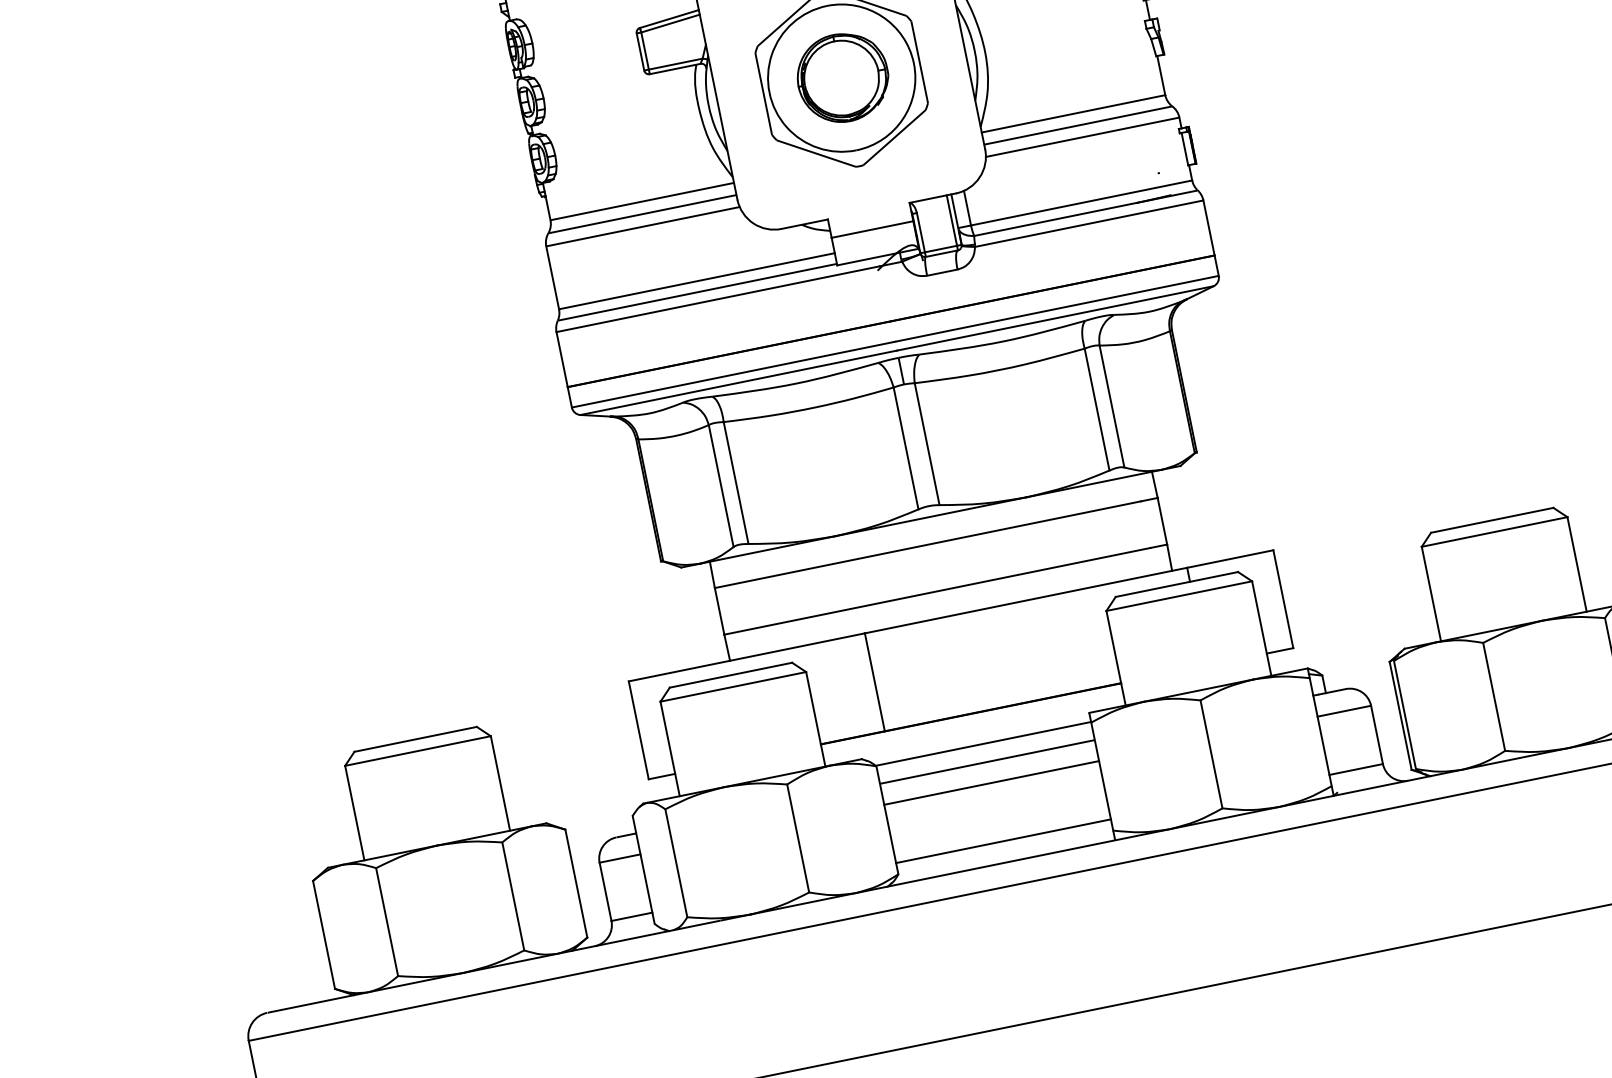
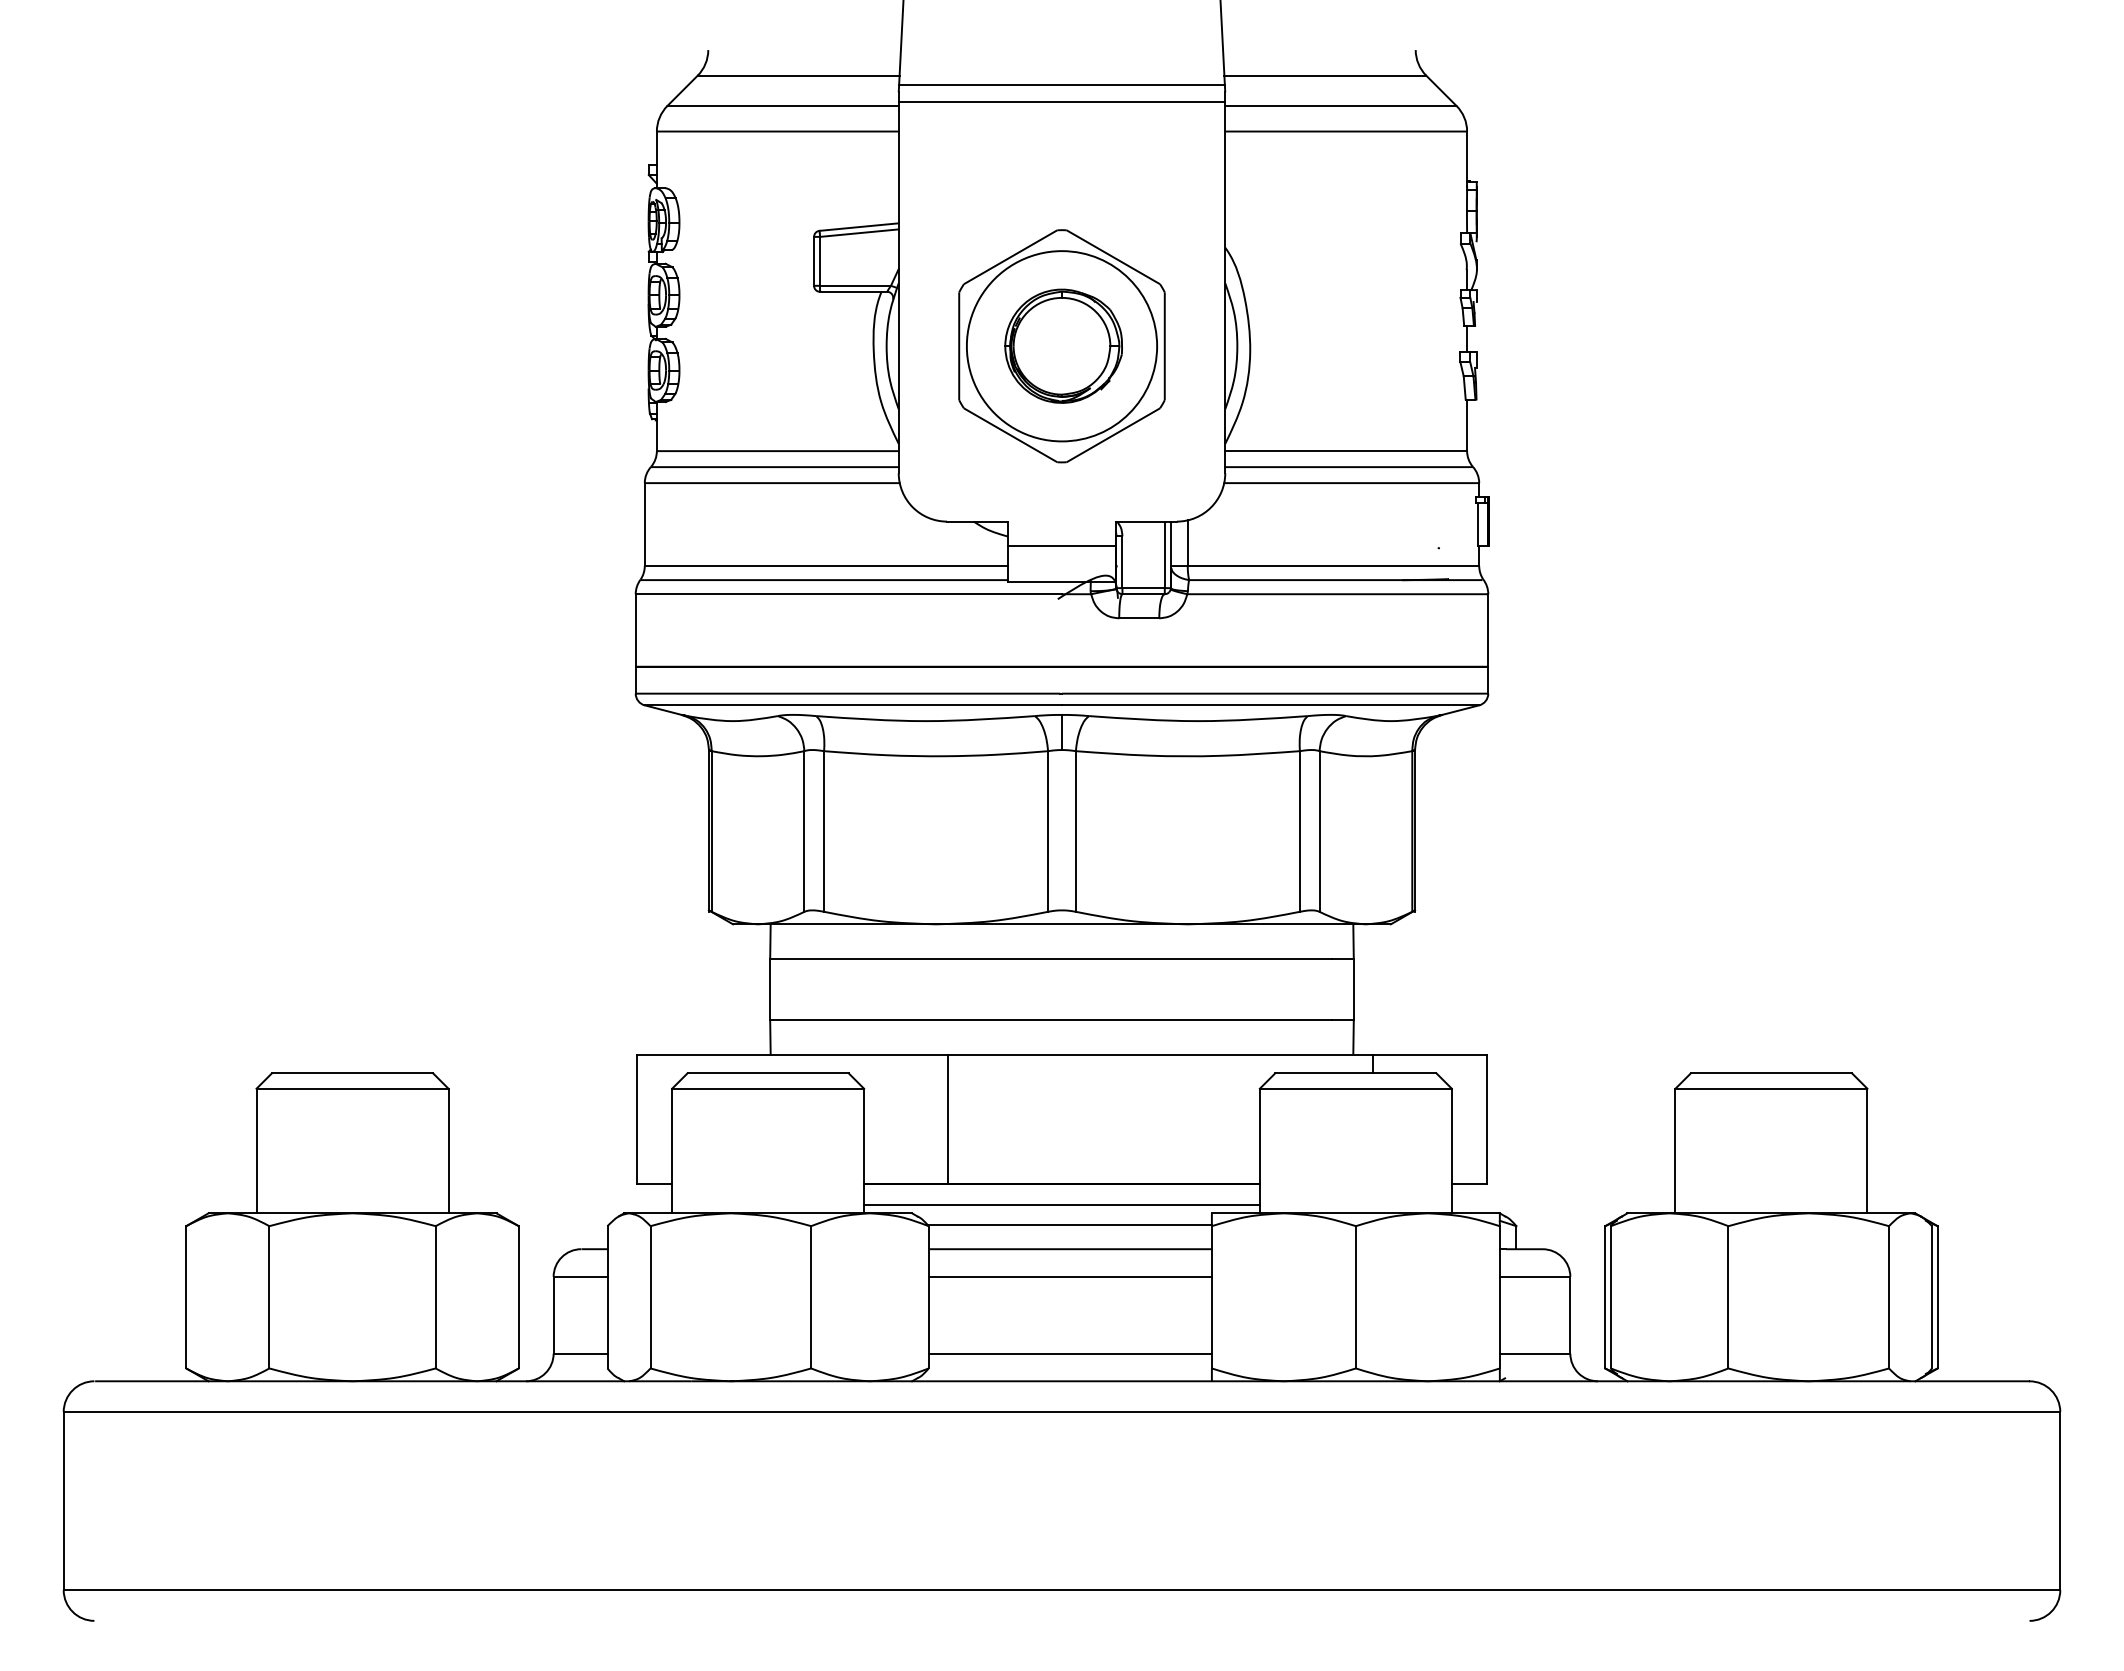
line: (973, 729) -> (1061, 1204), added

